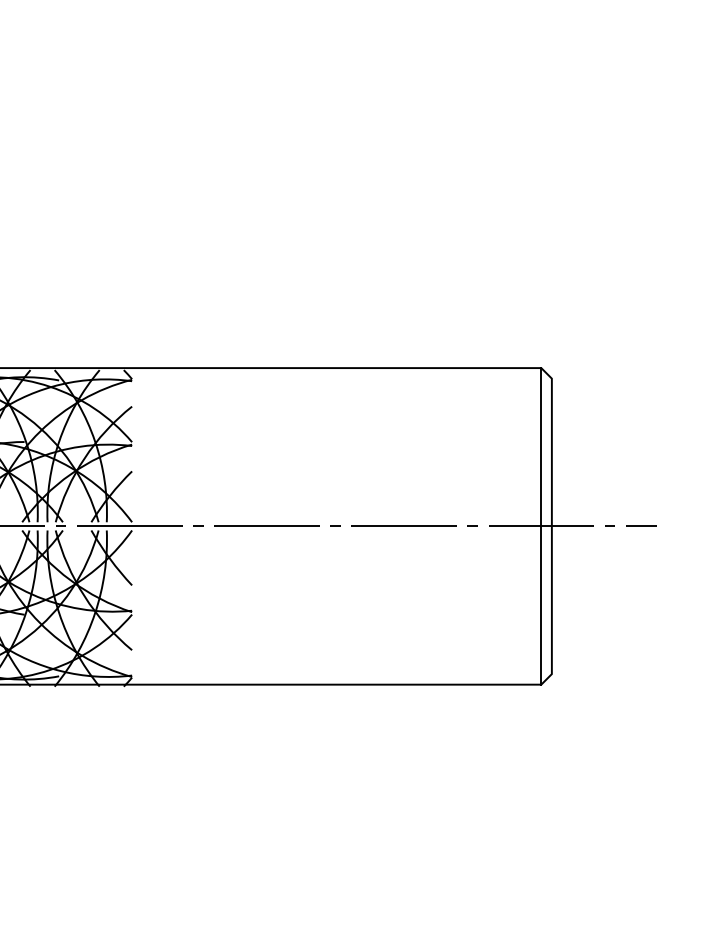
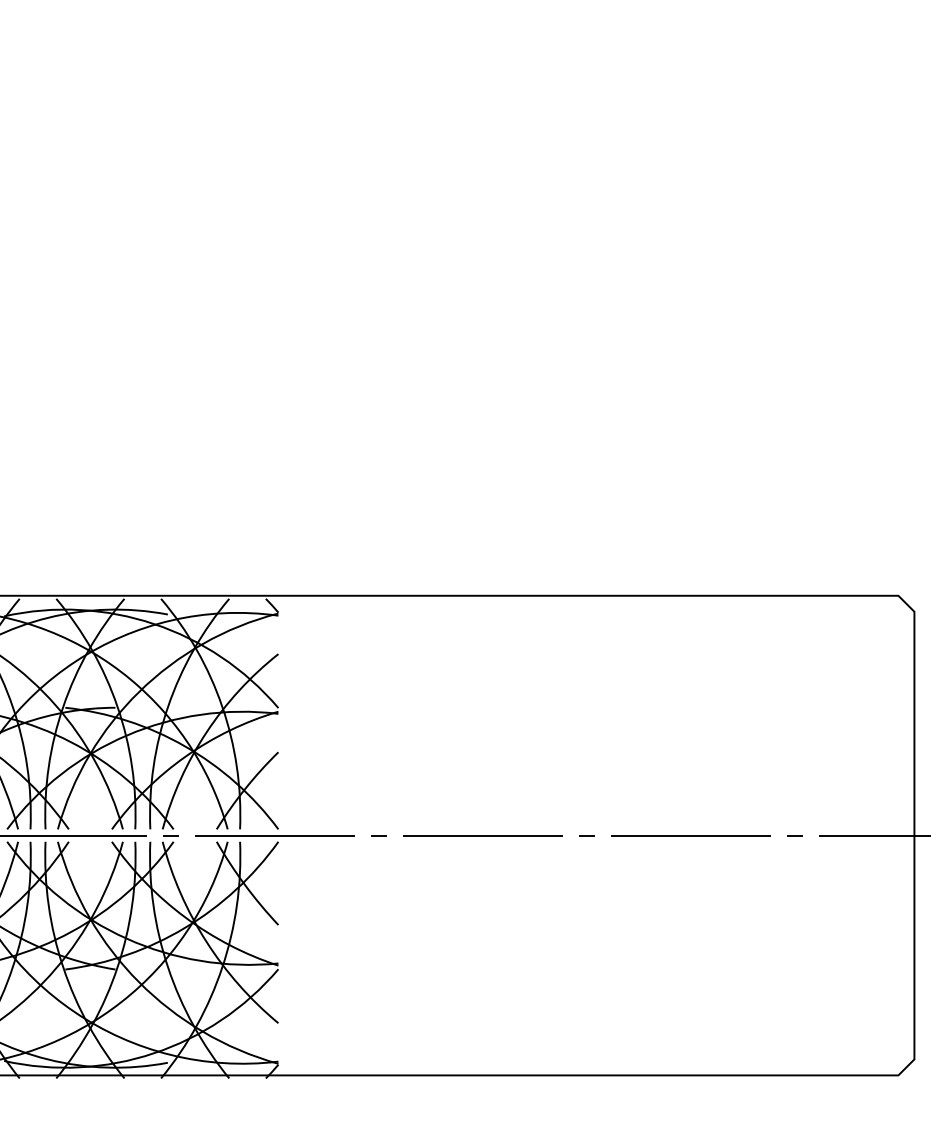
line: (541, 526) -> (898, 835), removed

